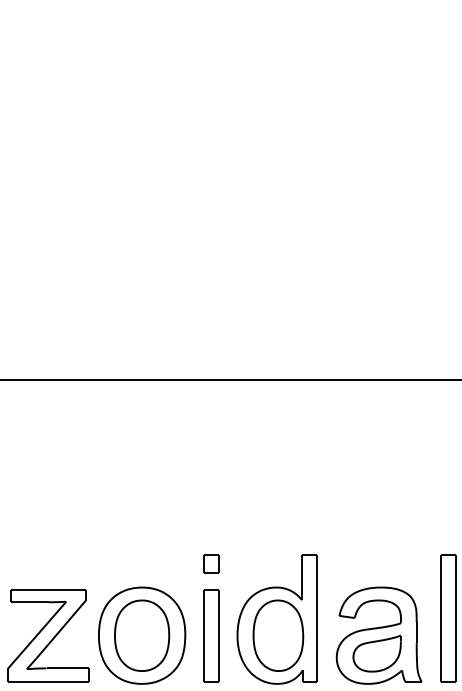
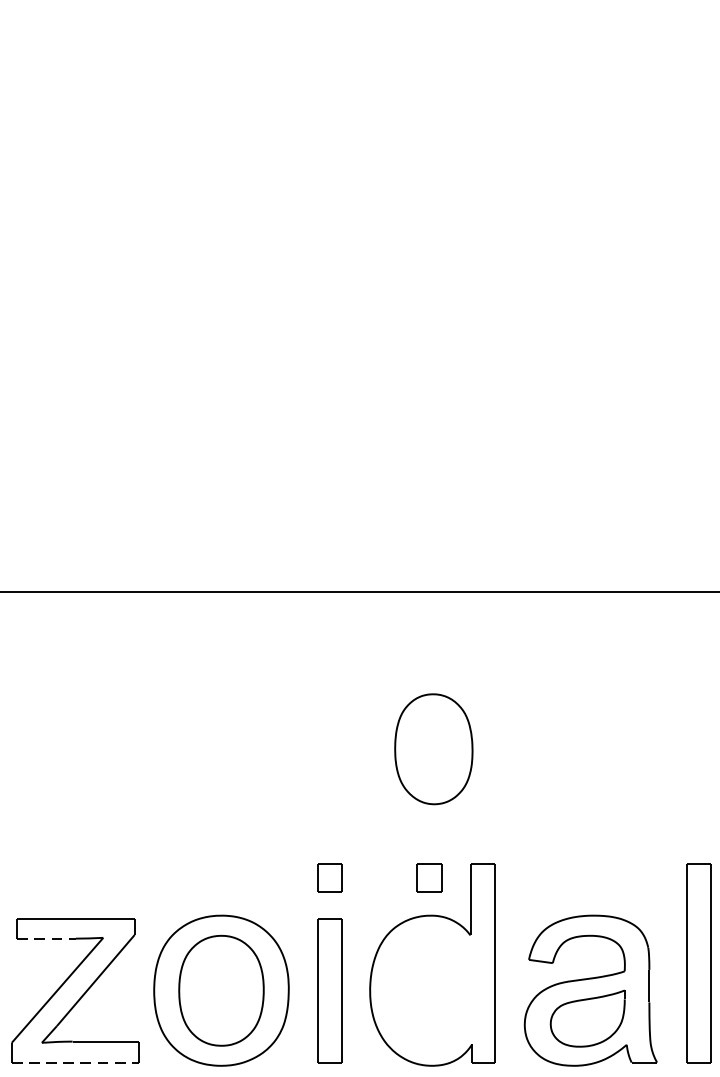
part: (275, 563) -> (429, 878), added
line: (29, 602) -> (46, 938), solid -> dashed
part: (278, 635) -> (434, 748), moved
line: (48, 681) -> (75, 1062), solid -> dashed

